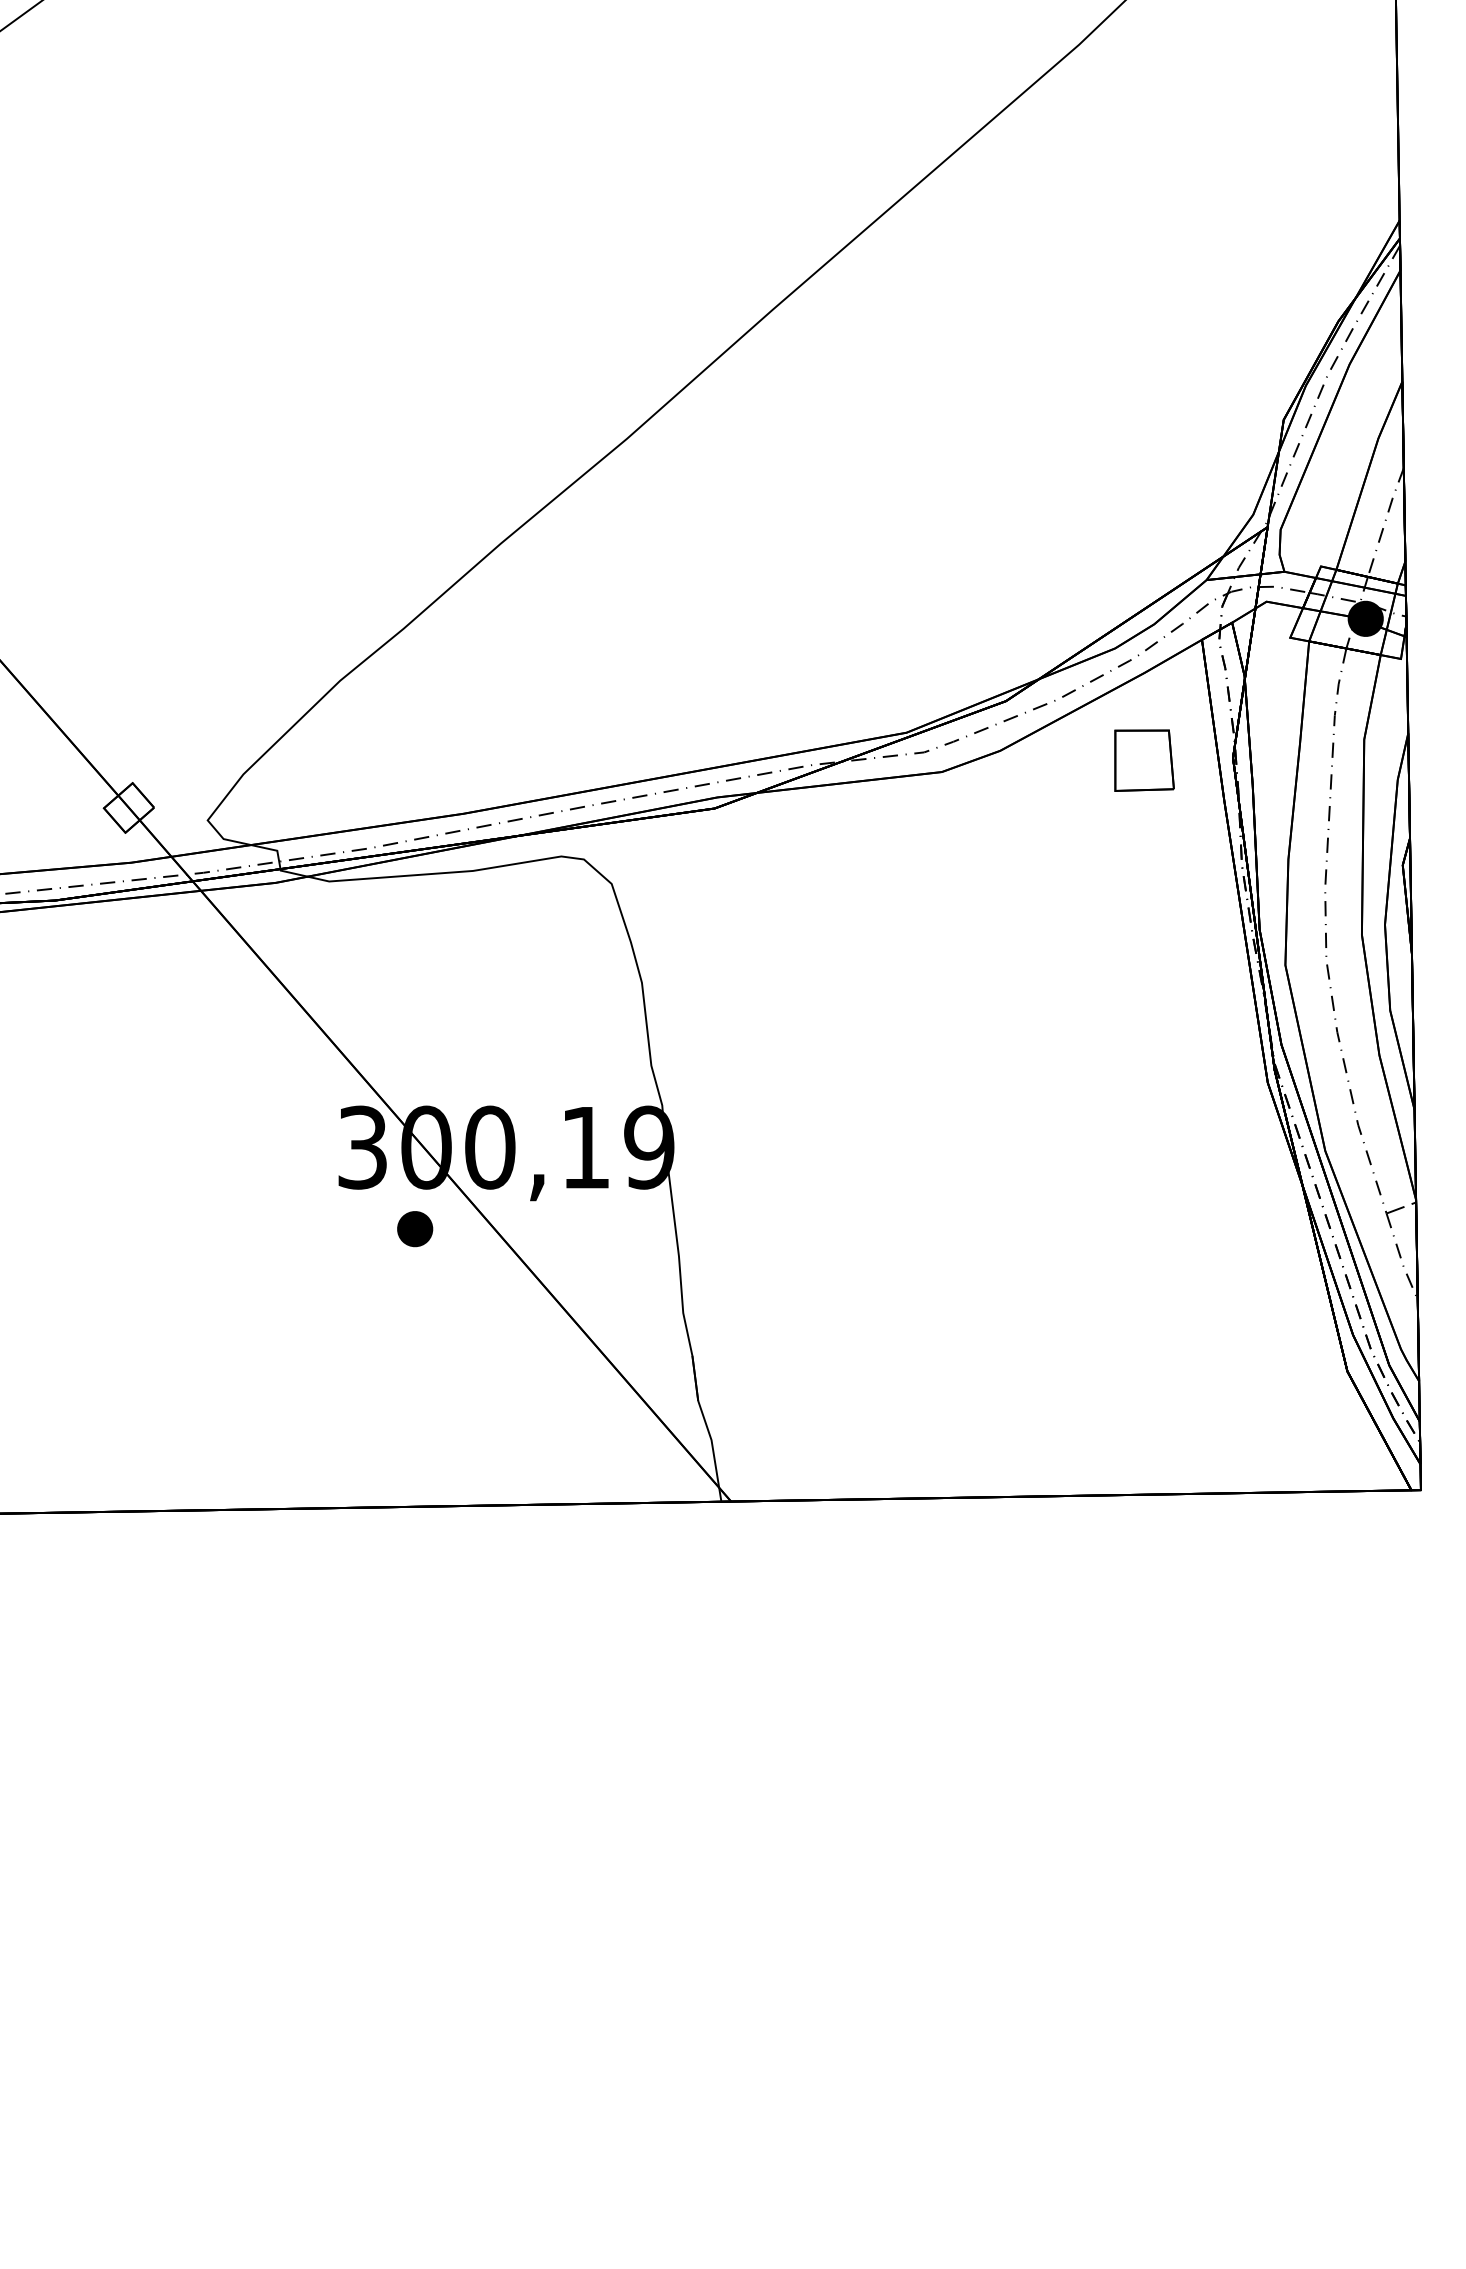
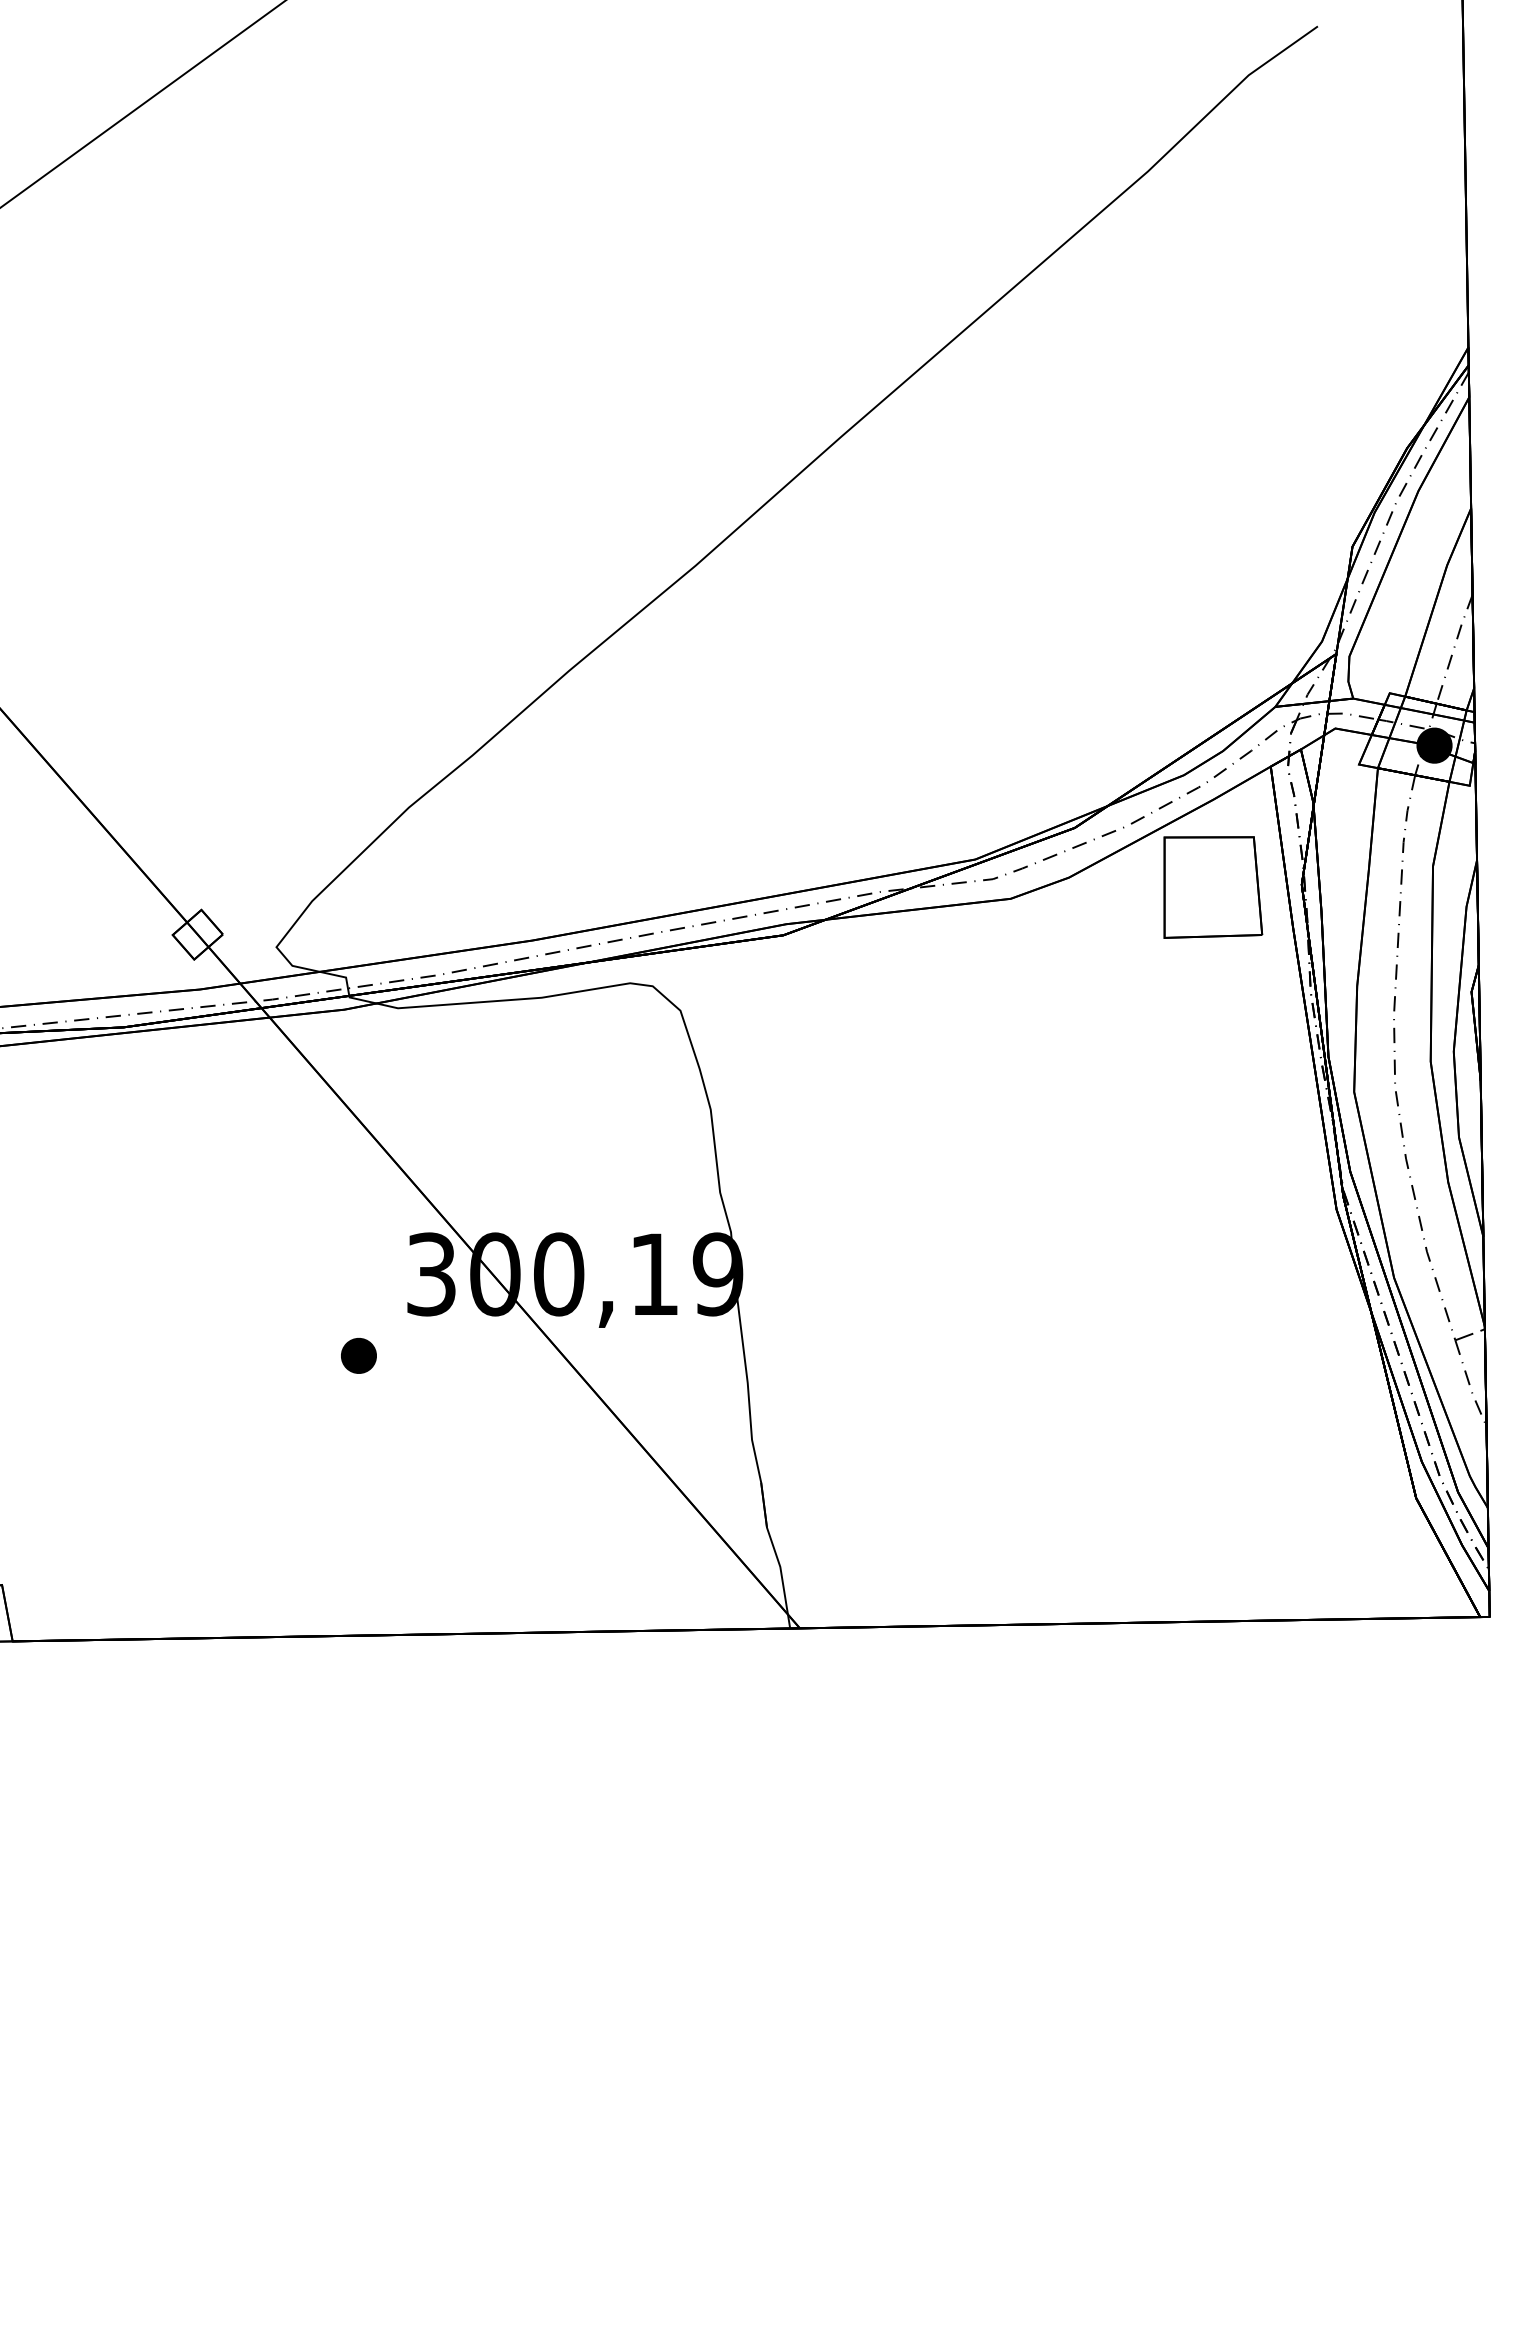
part: (1144, 760) -> (1213, 887), size x1.67
part: (414, 1228) -> (358, 1355), moved

